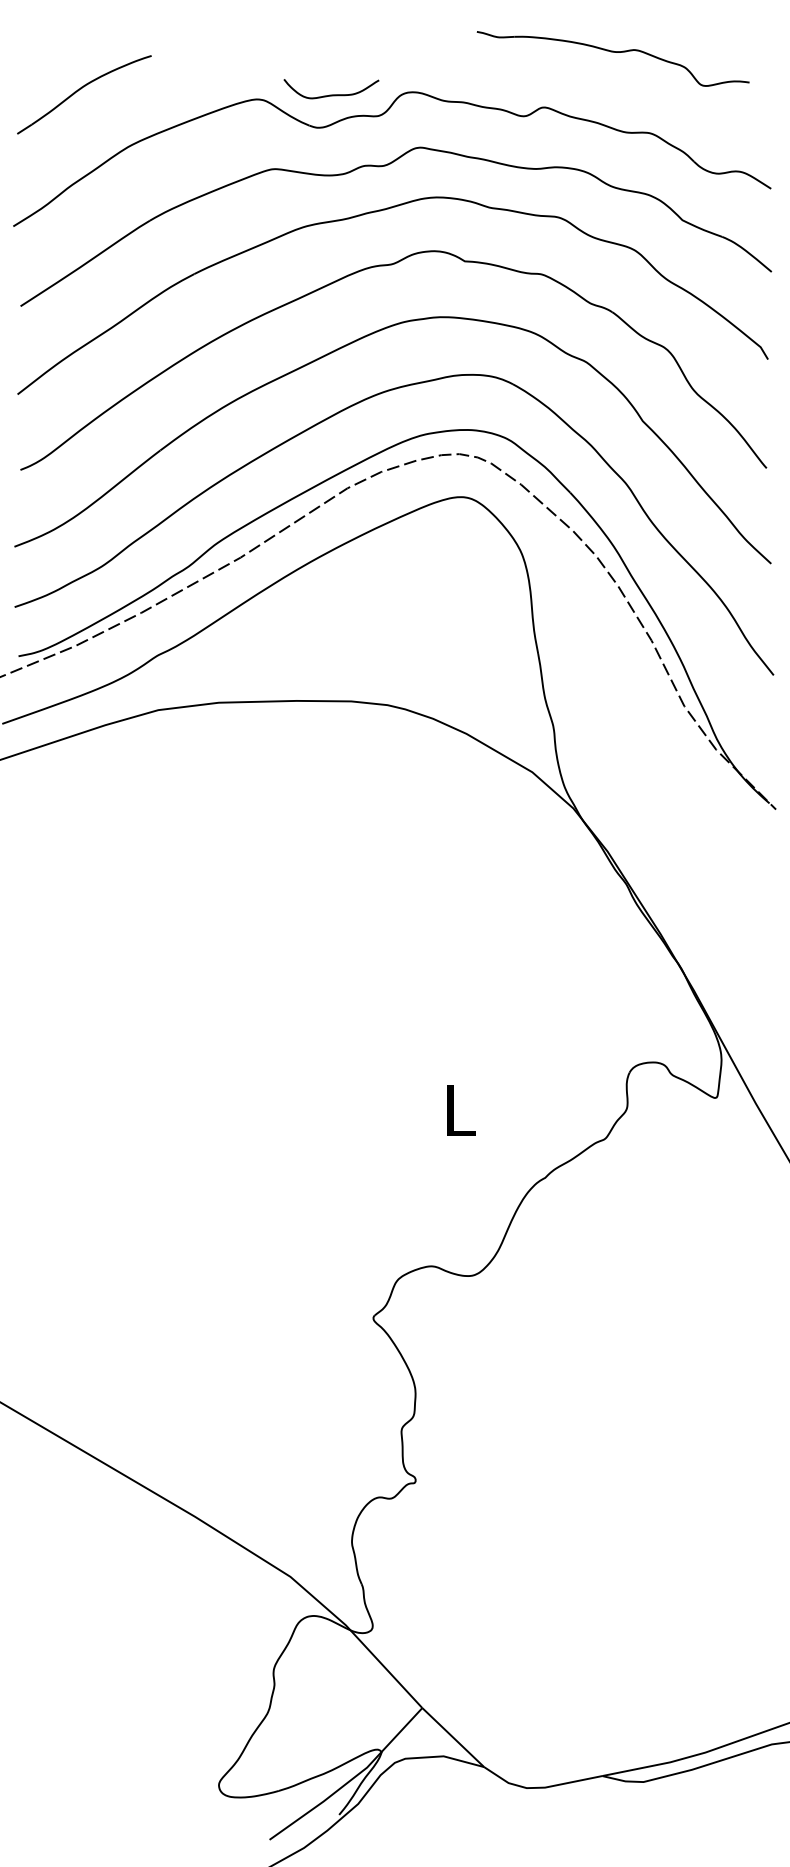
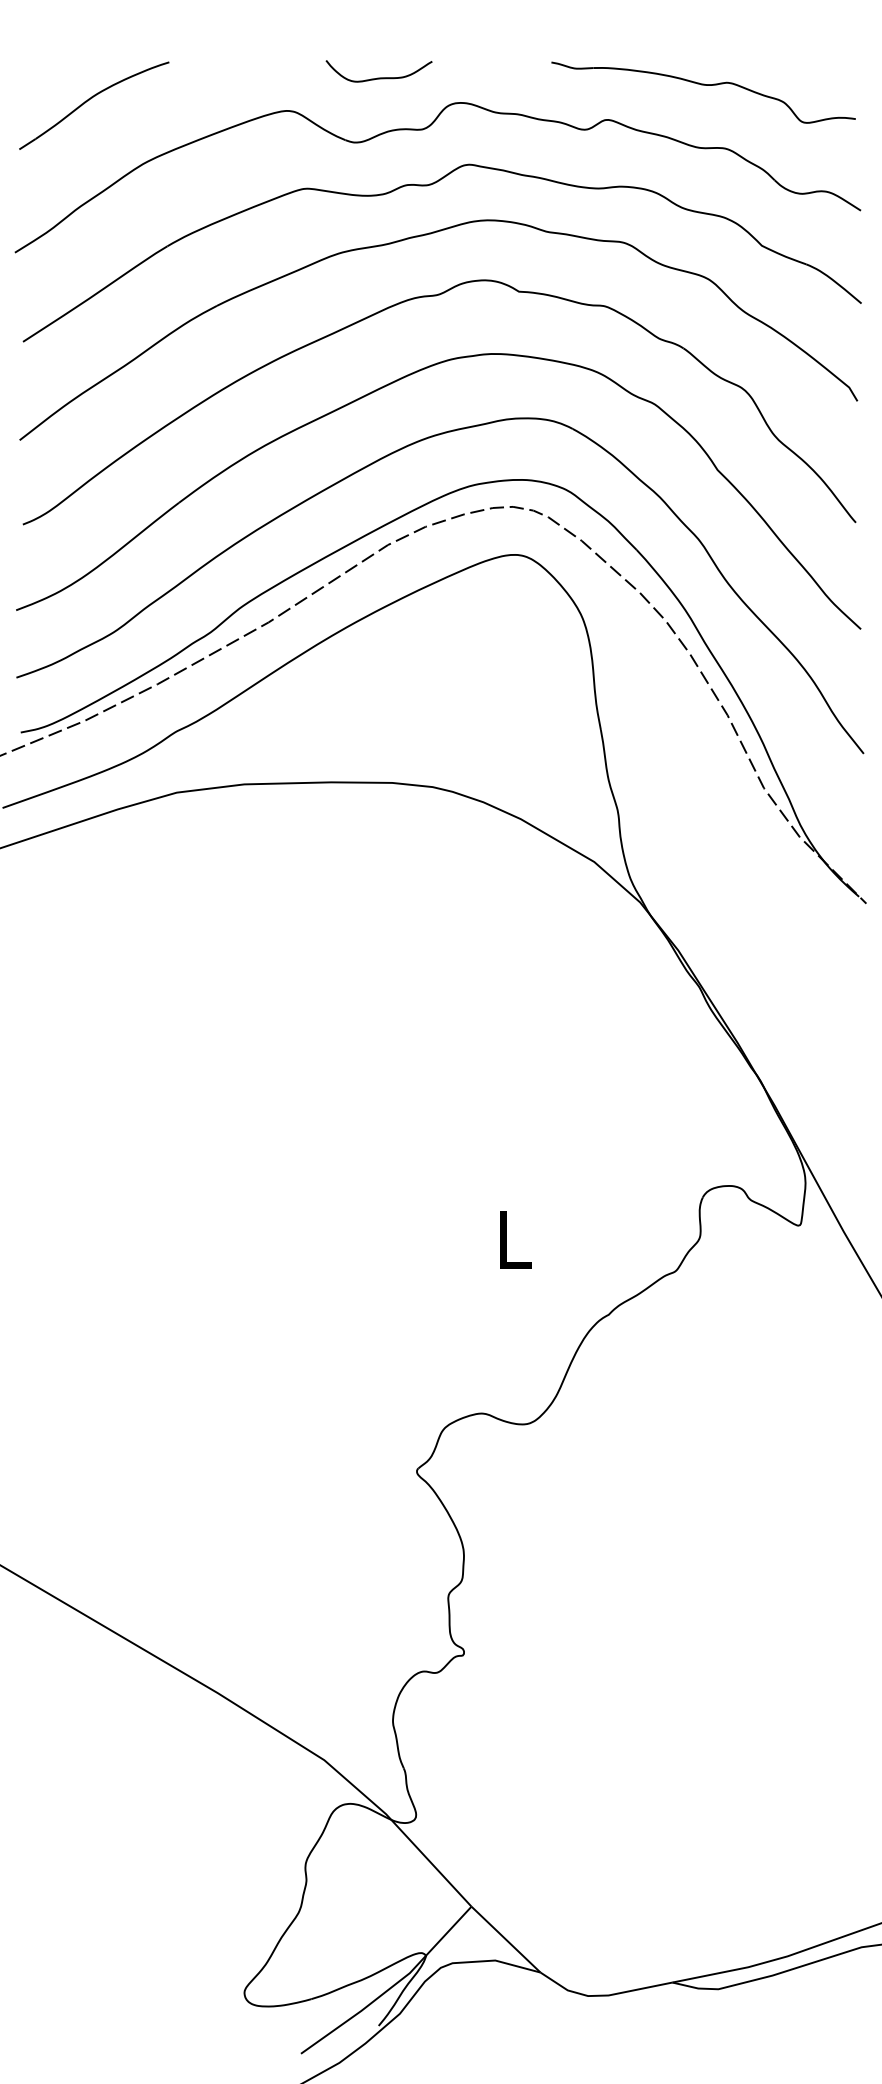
part: (613, 52) -> (703, 85), moved
curve: (330, 94) -> (378, 77), moved

